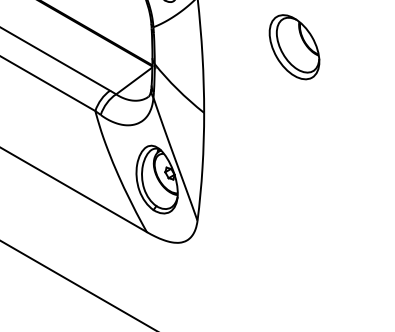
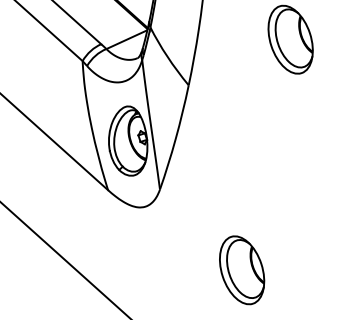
part: (294, 282) -> (242, 269), added

